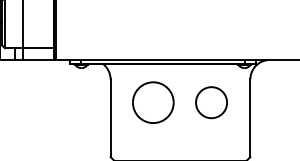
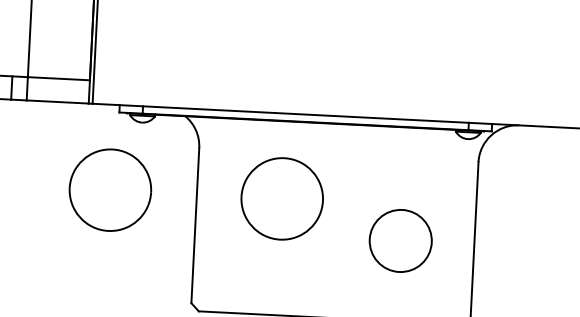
part: (67, 102) -> (110, 189), added
circle: (211, 102) -> (400, 240), moved

